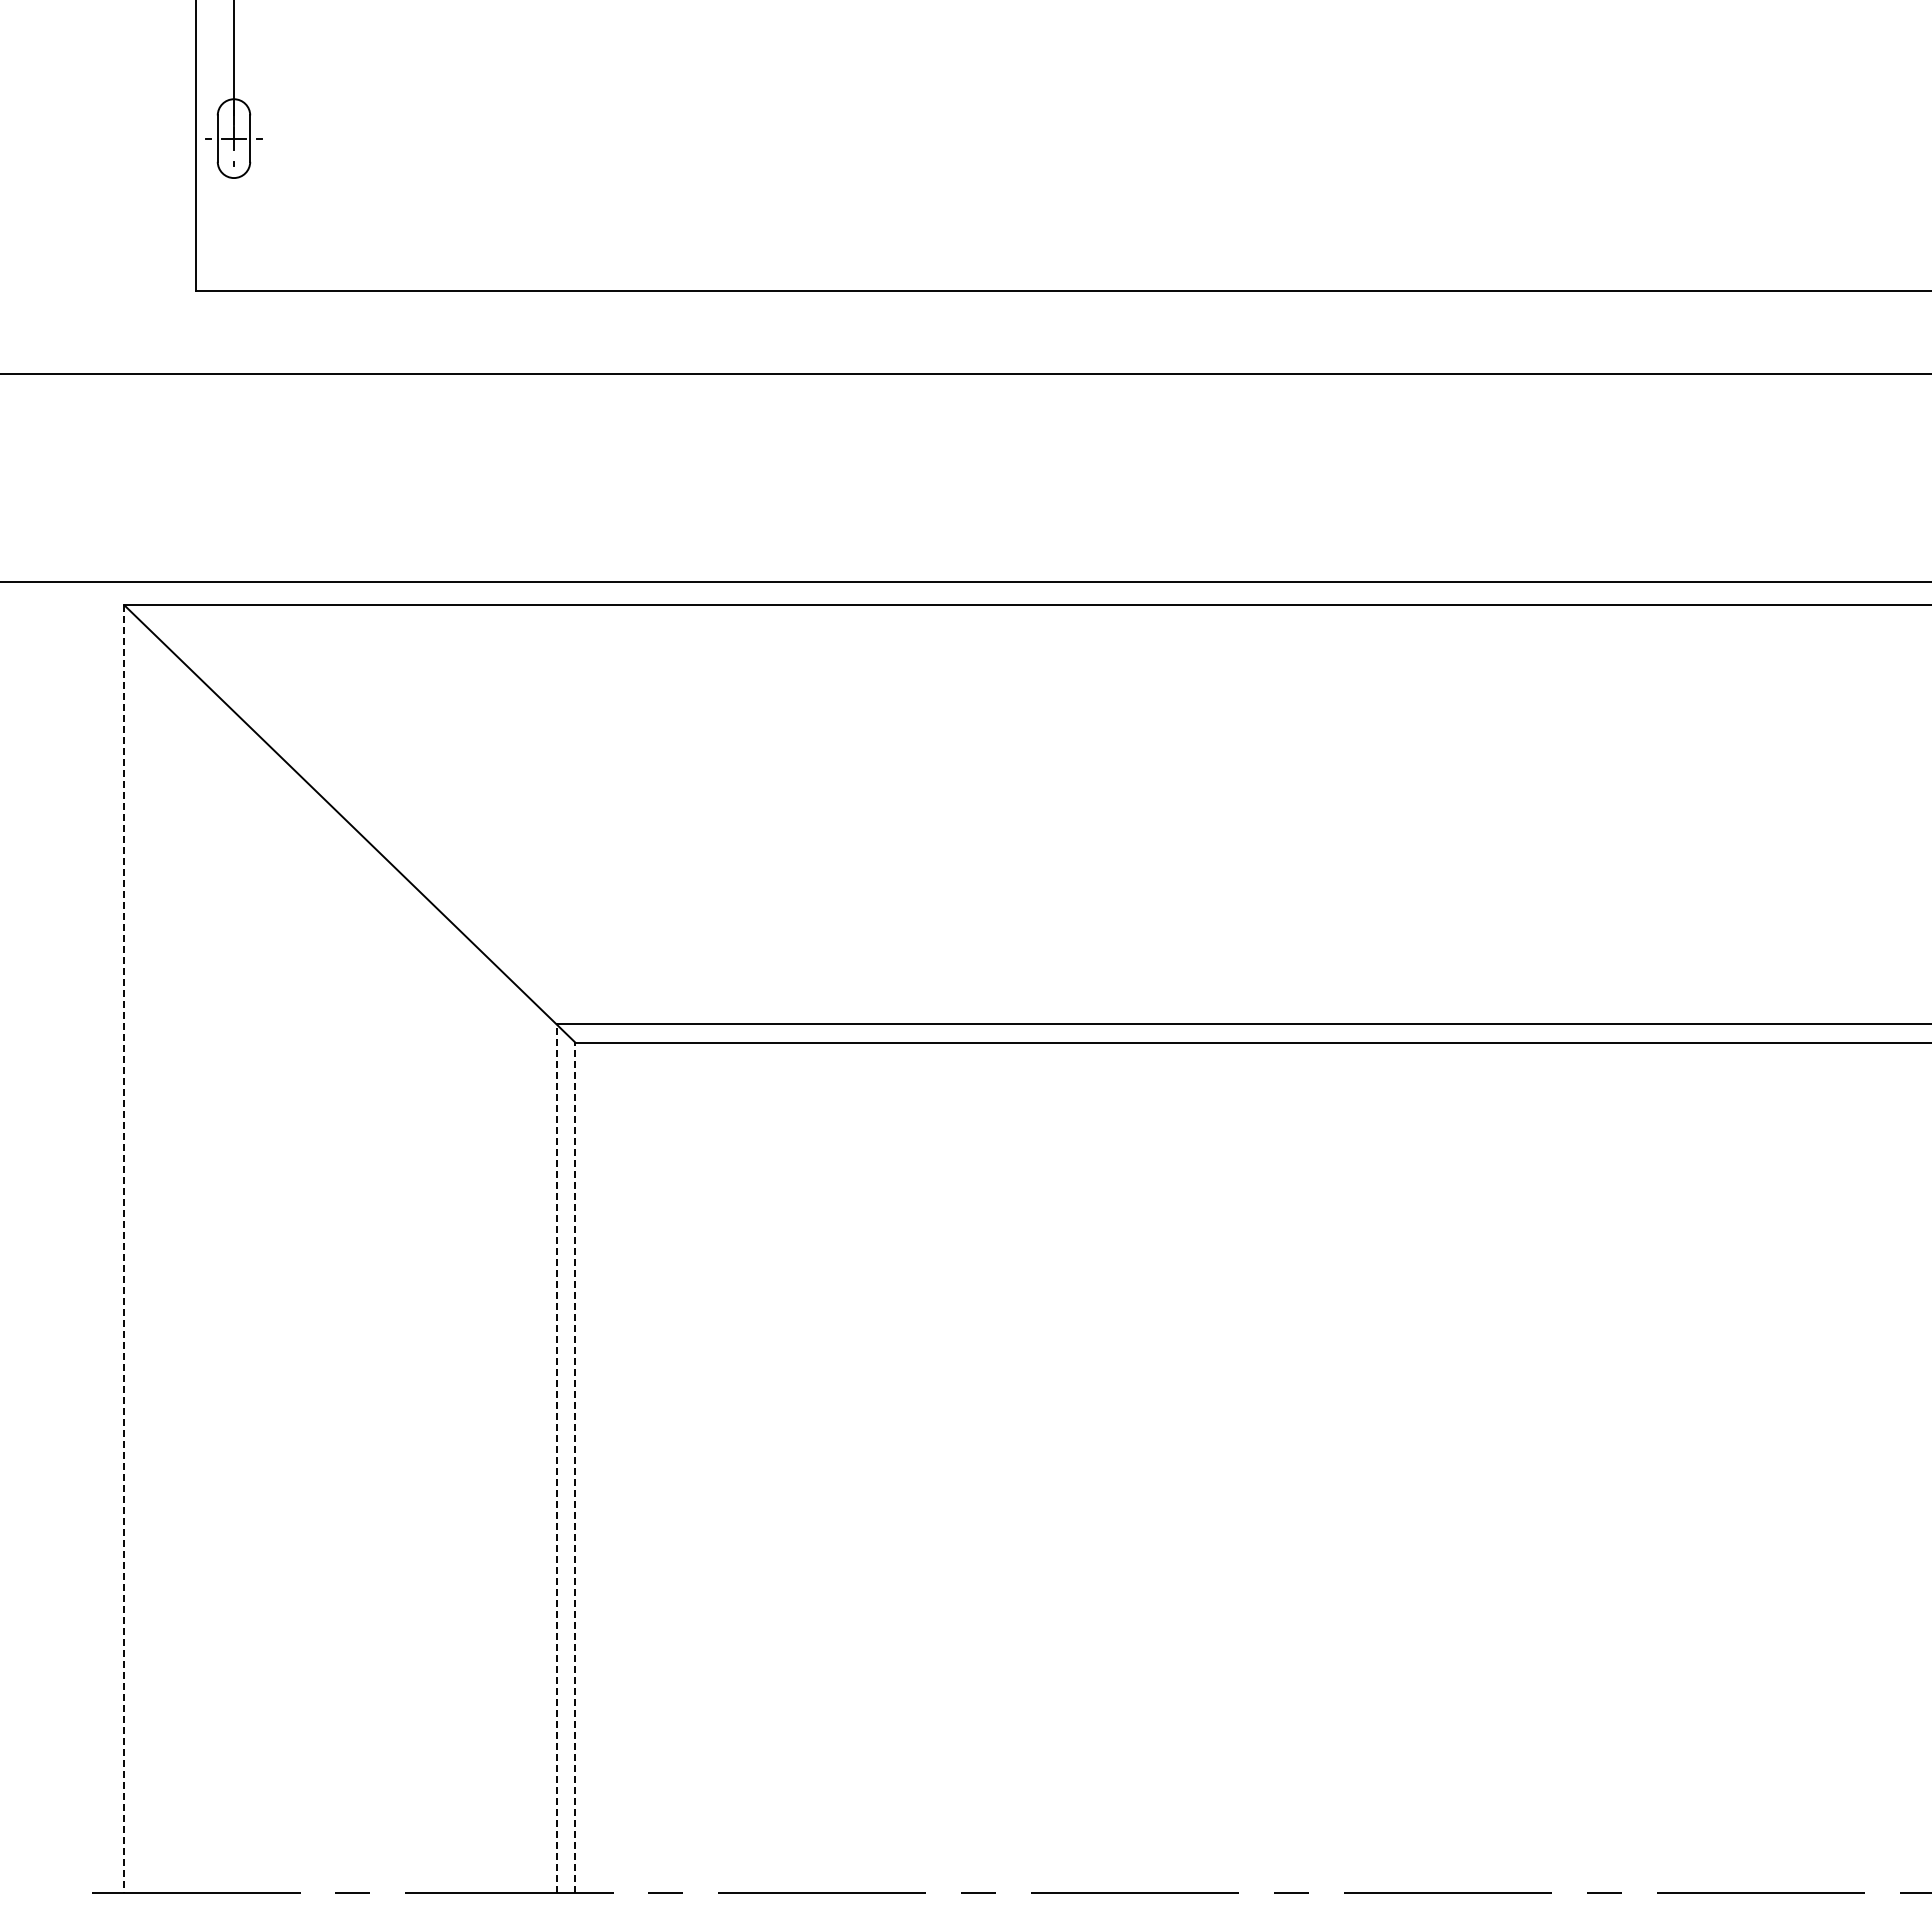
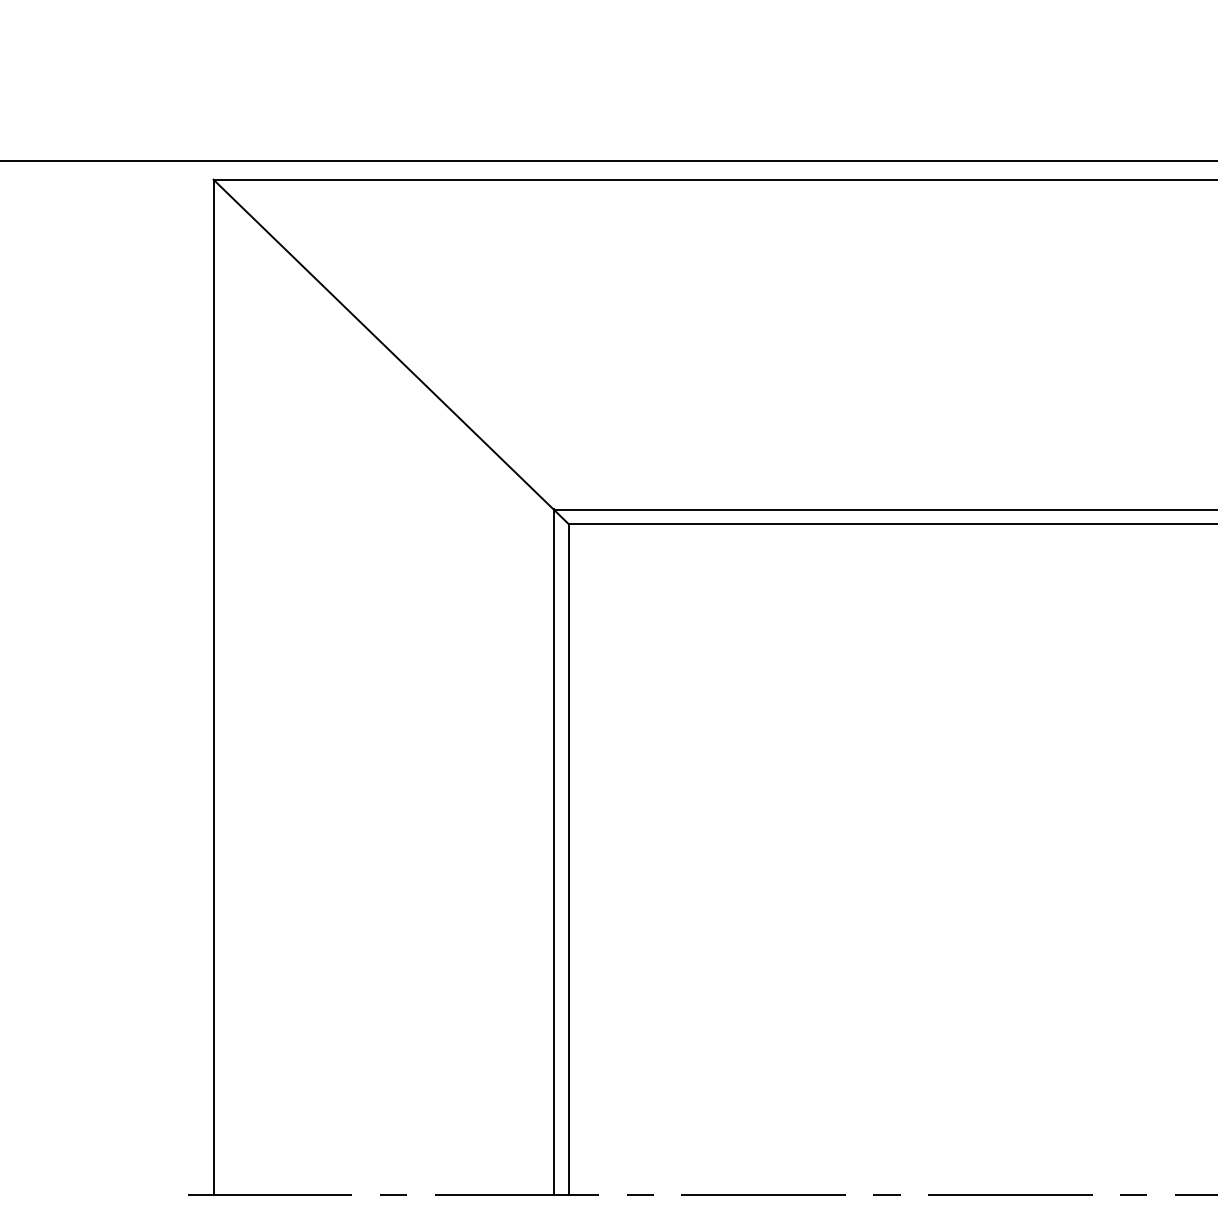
line: (124, 1249) -> (213, 687), dashed -> solid
line: (556, 1457) -> (554, 851), dashed -> solid
line: (575, 1467) -> (569, 859), dashed -> solid

